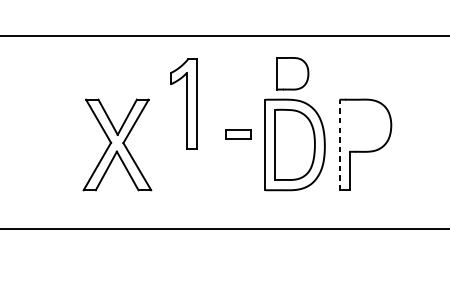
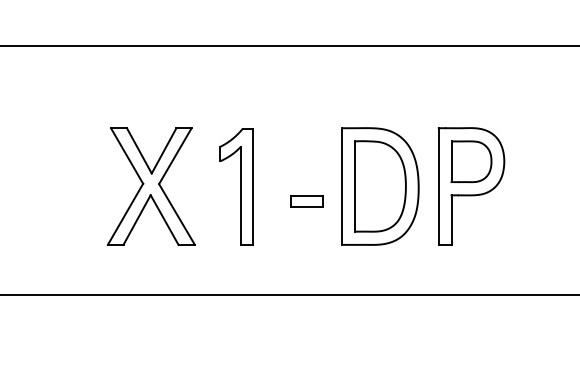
part: (292, 73) -> (471, 161), moved
part: (183, 103) -> (236, 186), moved
part: (237, 134) -> (306, 201), moved
line: (340, 144) -> (438, 186), dashed -> solid

